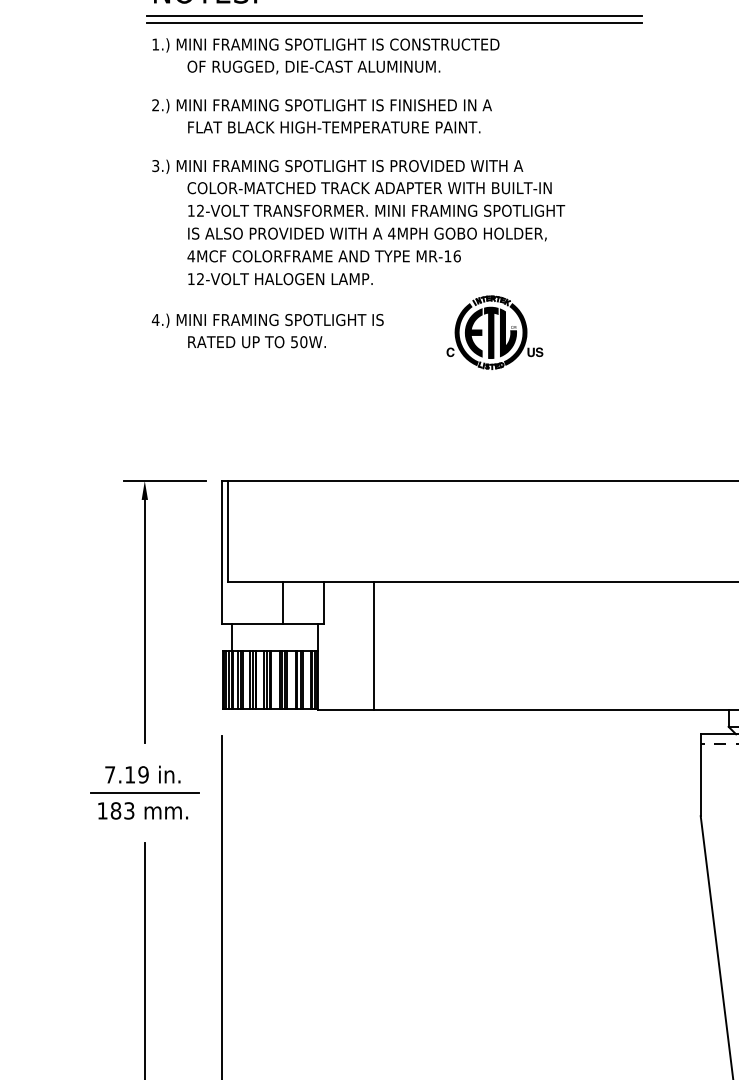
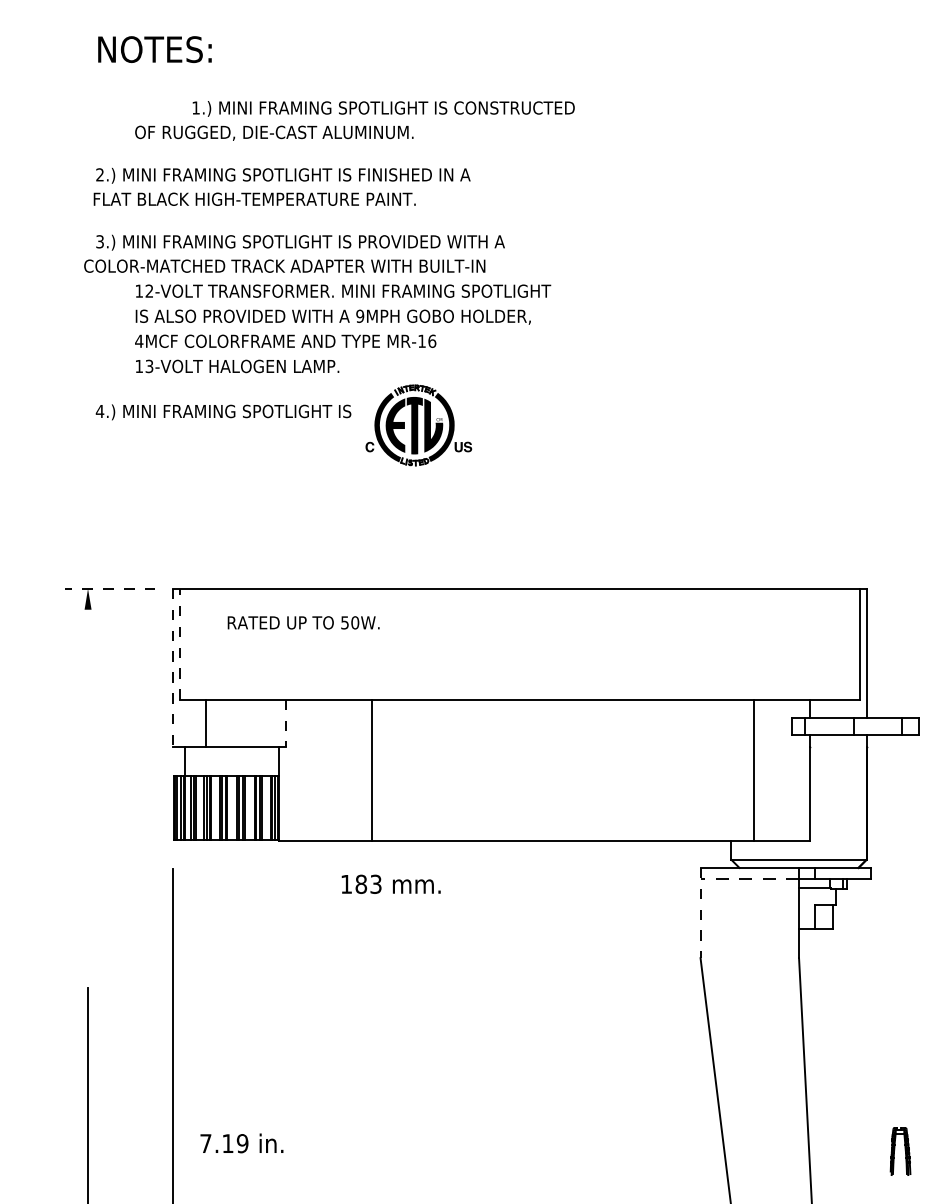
line: (393, 15) -> (362, 76), removed
line: (393, 22) -> (362, 83), removed
text: (325, 45) -> (383, 108), moved
text: (334, 126) -> (254, 198), moved
text: (369, 187) -> (284, 265), moved
text: (392, 232) -> (360, 315), 4MPH -> 9MPH
text: (200, 279) -> (149, 366), 12-VOLT -> 13-VOLT
part: (494, 332) -> (418, 425), moved
text: (256, 341) -> (303, 622), moved
line: (164, 480) -> (109, 588), solid -> dashed
line: (227, 530) -> (179, 643), solid -> dashed
line: (222, 552) -> (173, 667), solid -> dashed
line: (283, 602) -> (205, 722), moved
line: (324, 603) -> (285, 723), solid -> dashed
line: (145, 621) -> (88, 743), removed
line: (373, 645) -> (371, 770), moved
text: (142, 774) -> (241, 1143), moved
line: (700, 775) -> (700, 913), solid -> dashed
line: (145, 792) -> (88, 932), removed
text: (142, 810) -> (390, 883), moved

